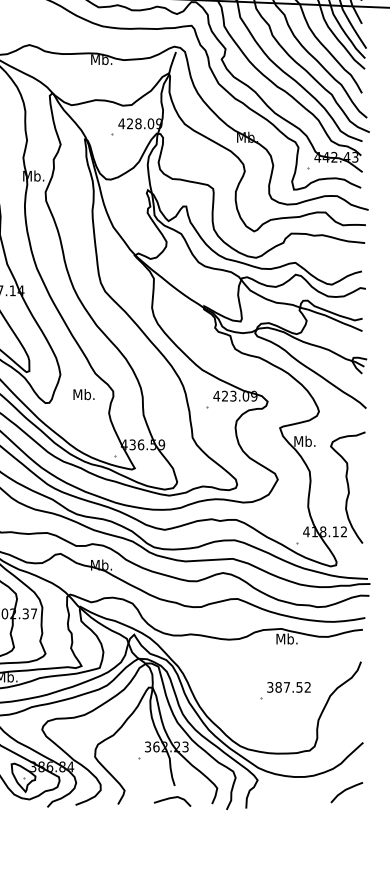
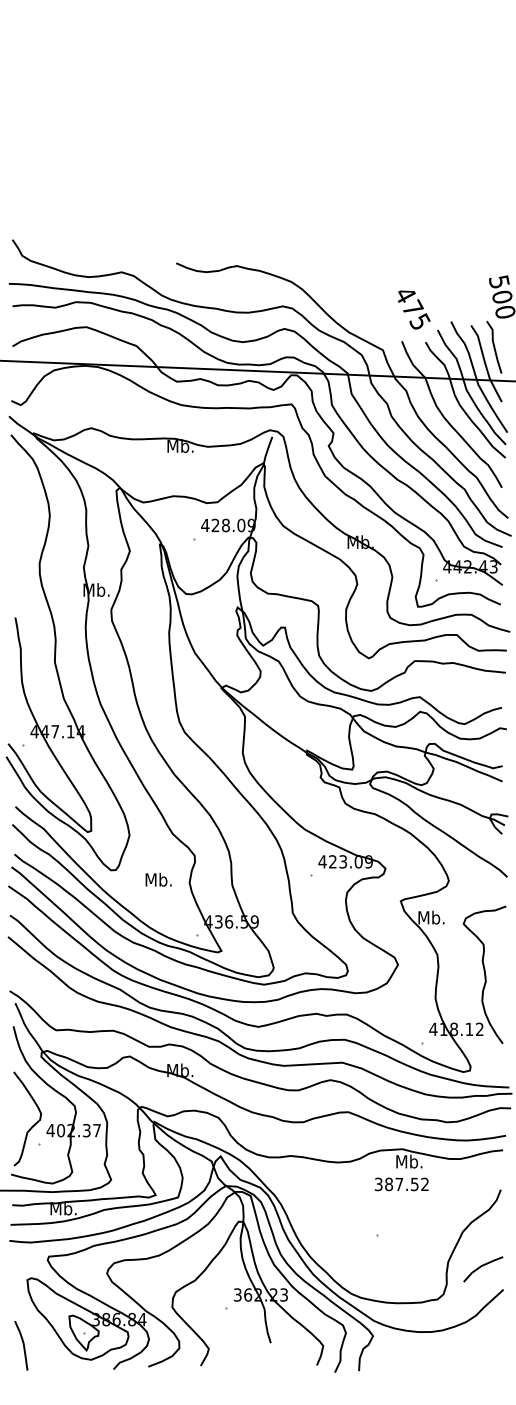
text: (83, 394) -> (158, 879), moved
text: (288, 687) -> (401, 1184), moved
line: (345, 791) -> (481, 1267), moved
curve: (172, 798) -> (268, 1358), removed

